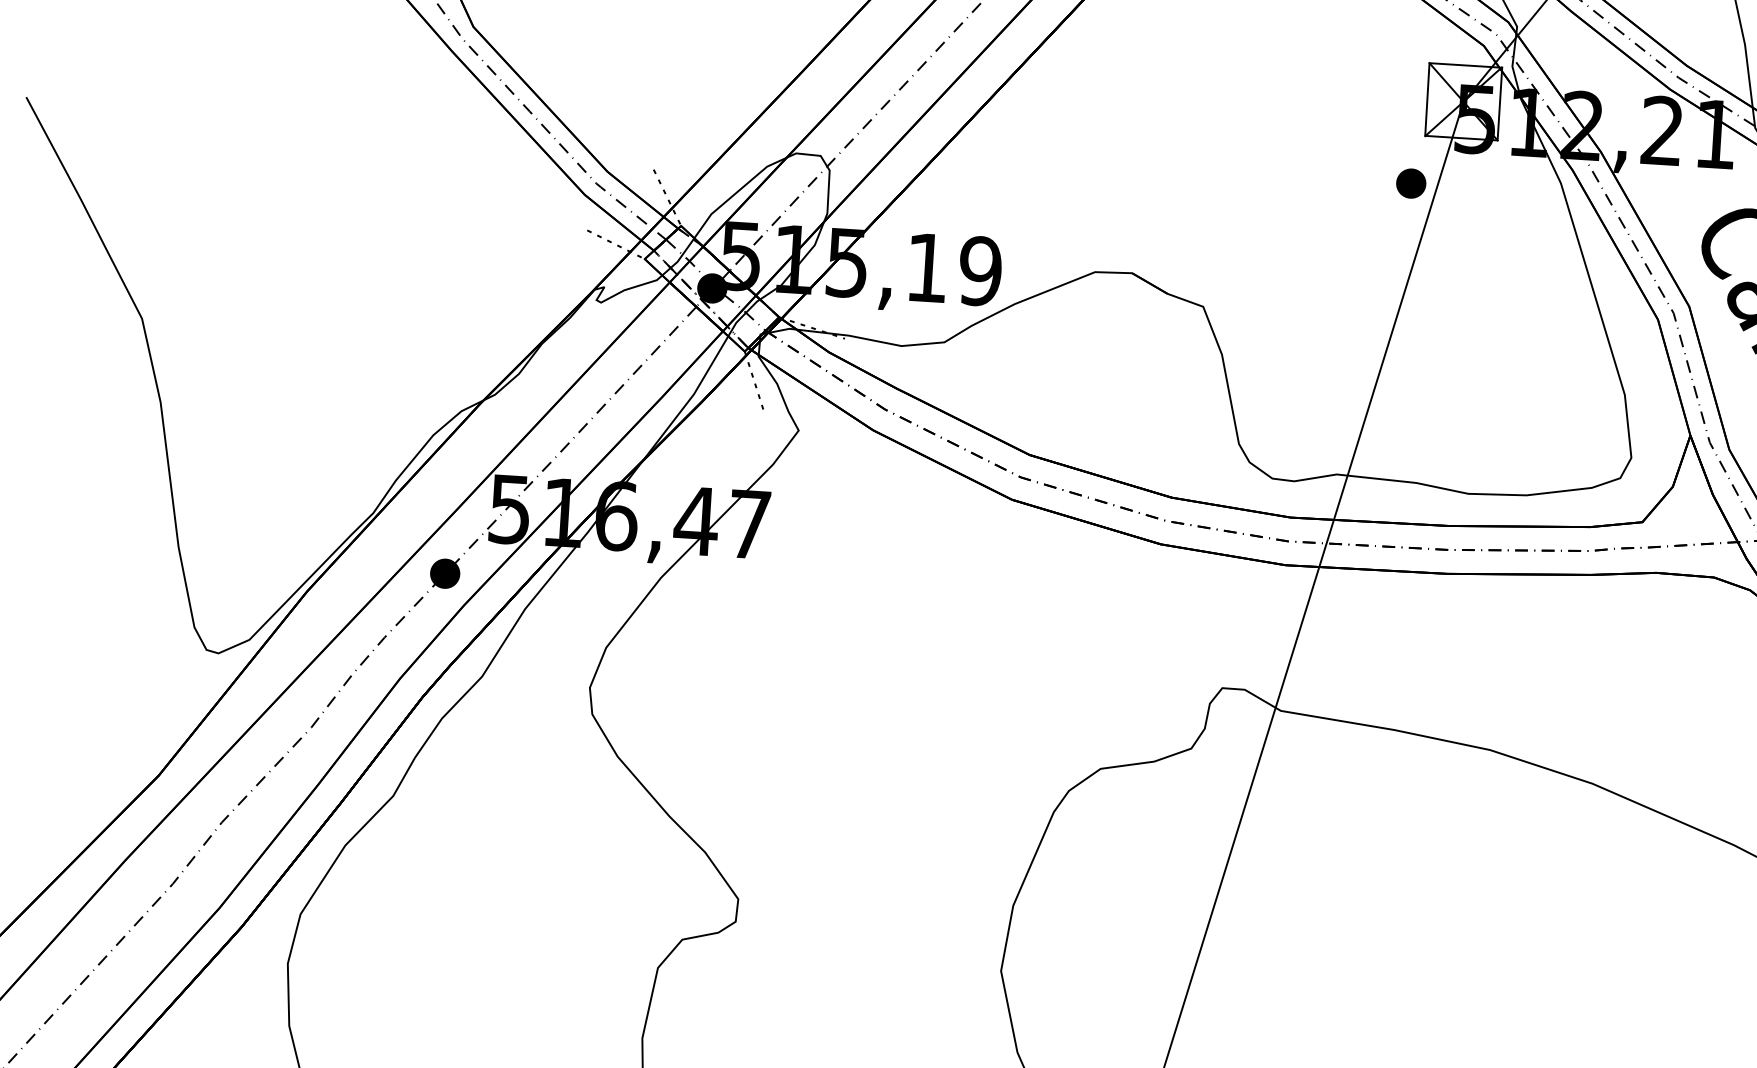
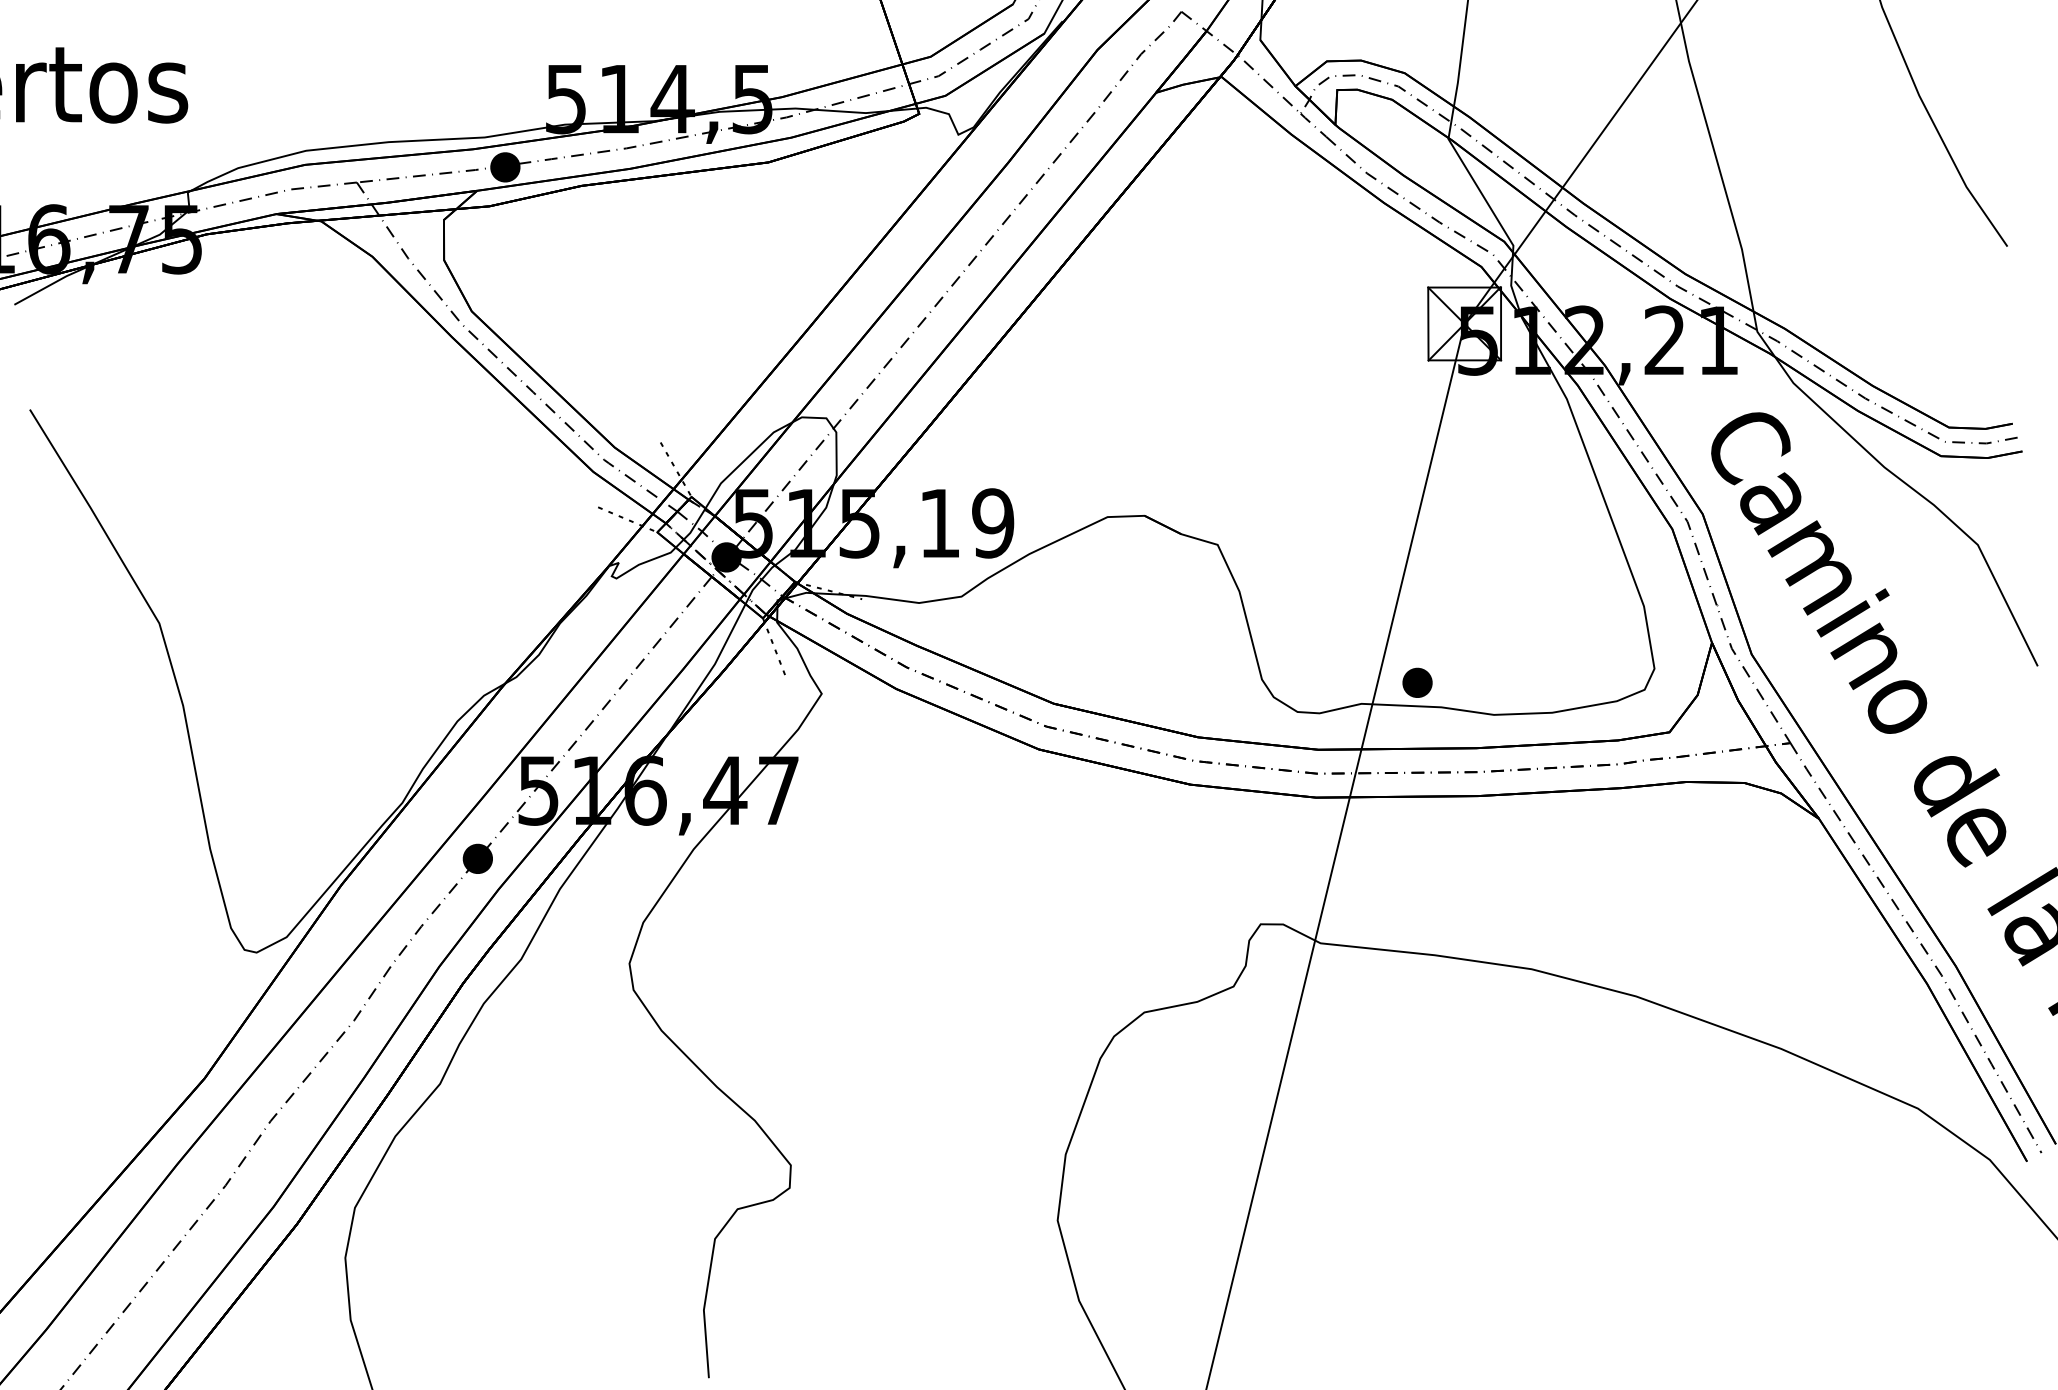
part: (1411, 183) -> (1417, 682), moved

